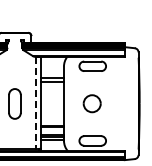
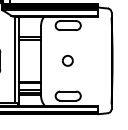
line: (36, 102) -> (15, 59), dashed -> solid
part: (92, 103) -> (68, 60), size x0.62

